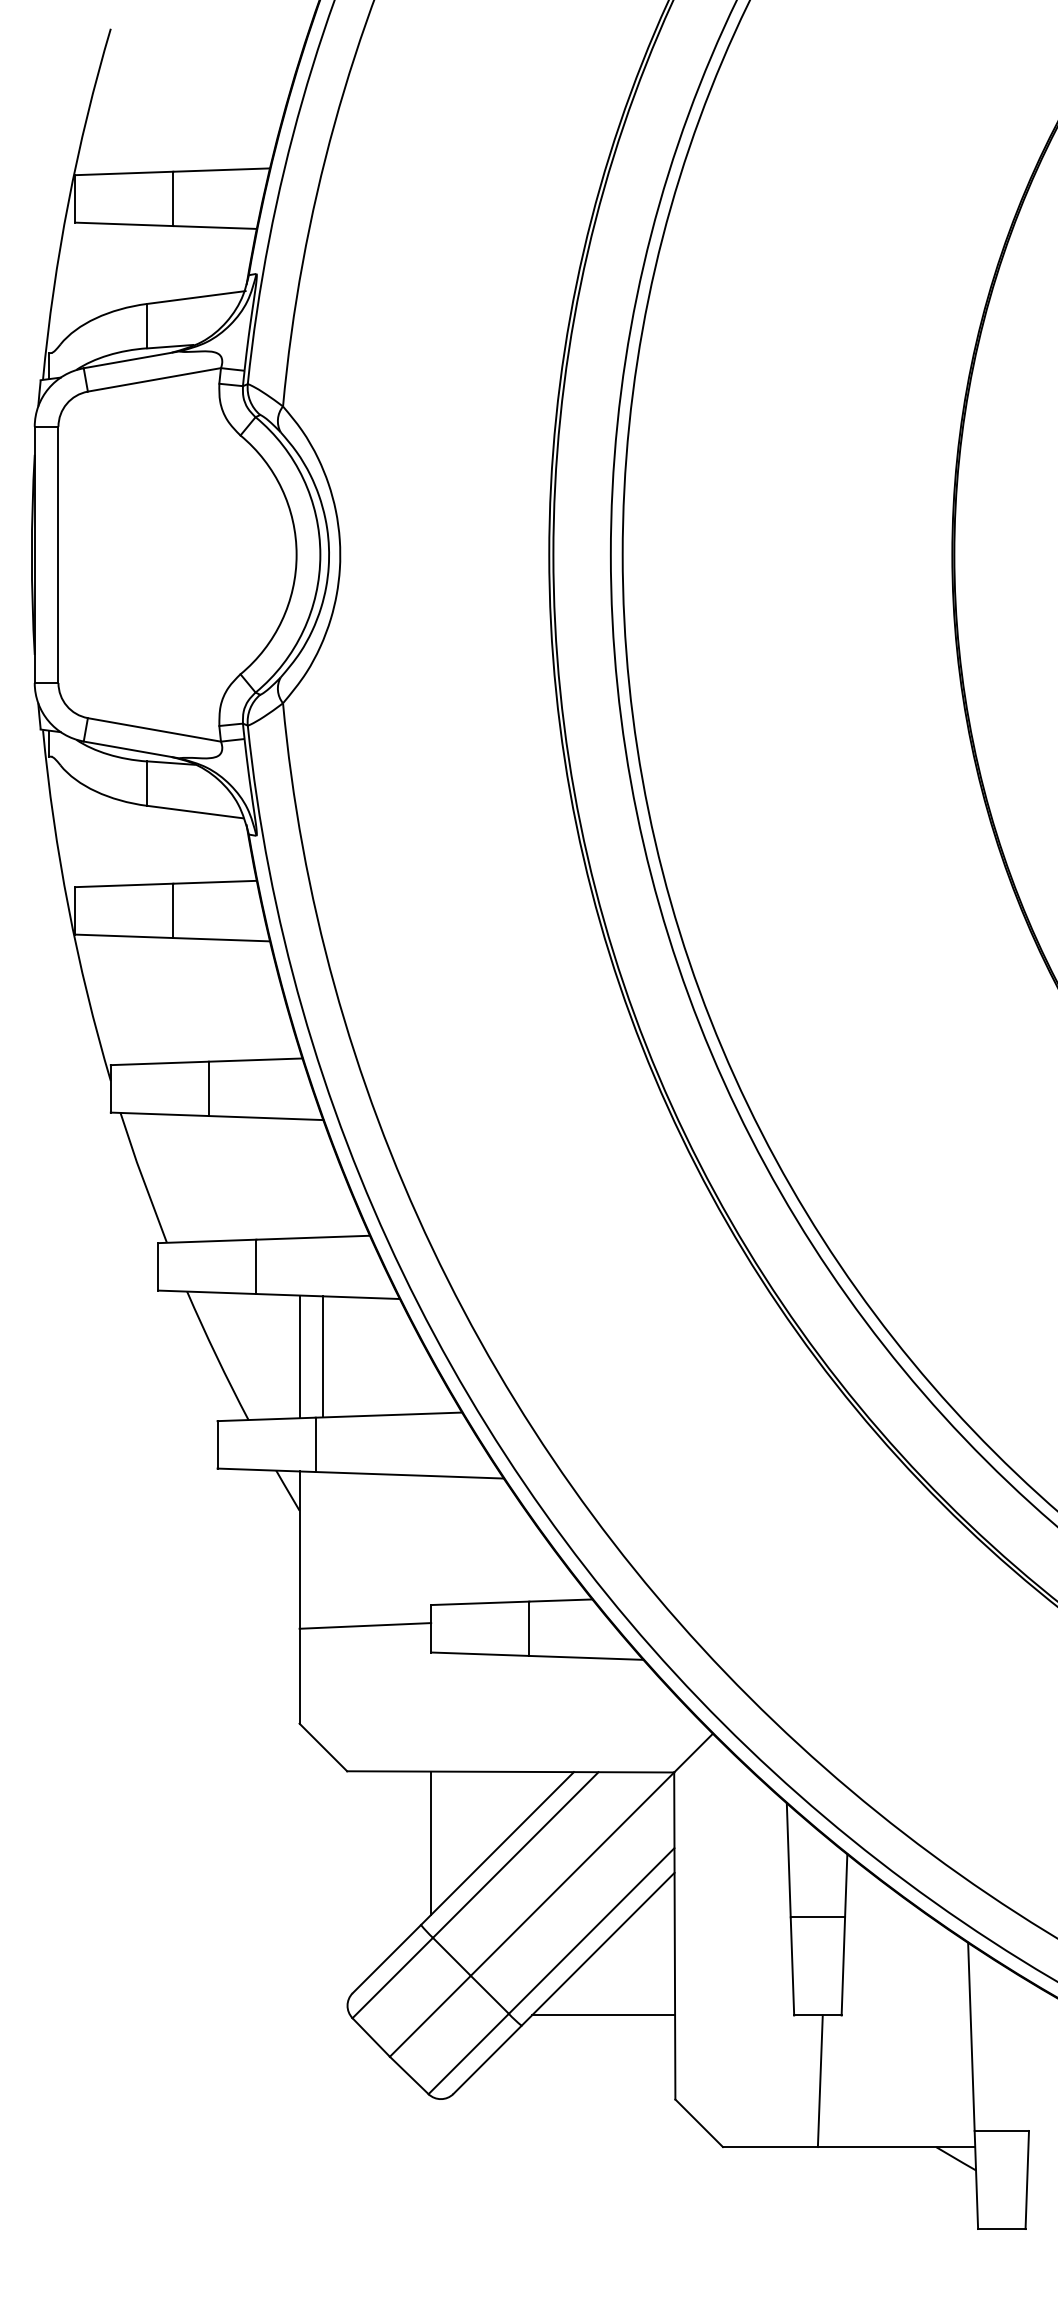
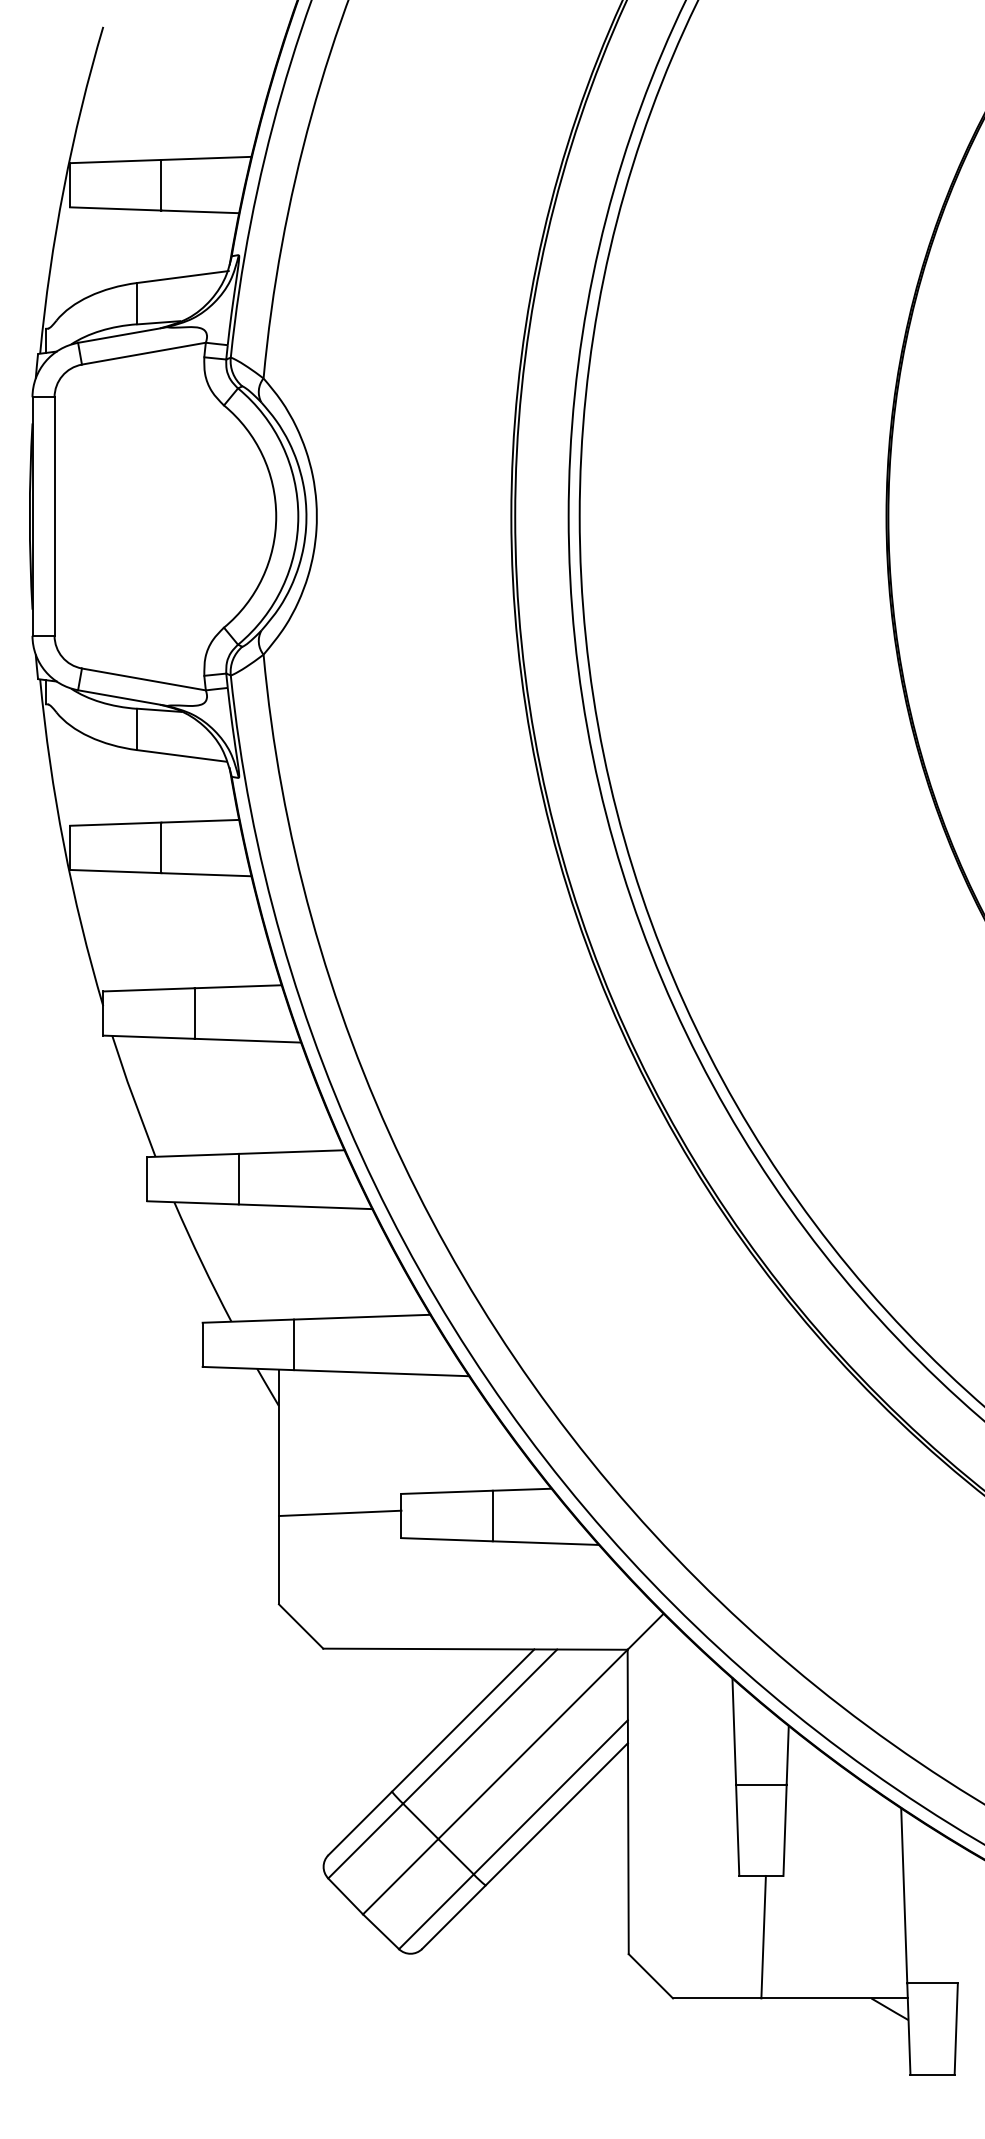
line: (299, 1356) -> (278, 1262), removed
line: (322, 1356) -> (300, 1262), removed
line: (431, 1842) -> (401, 1714), removed
line: (603, 2015) -> (561, 1875), removed

